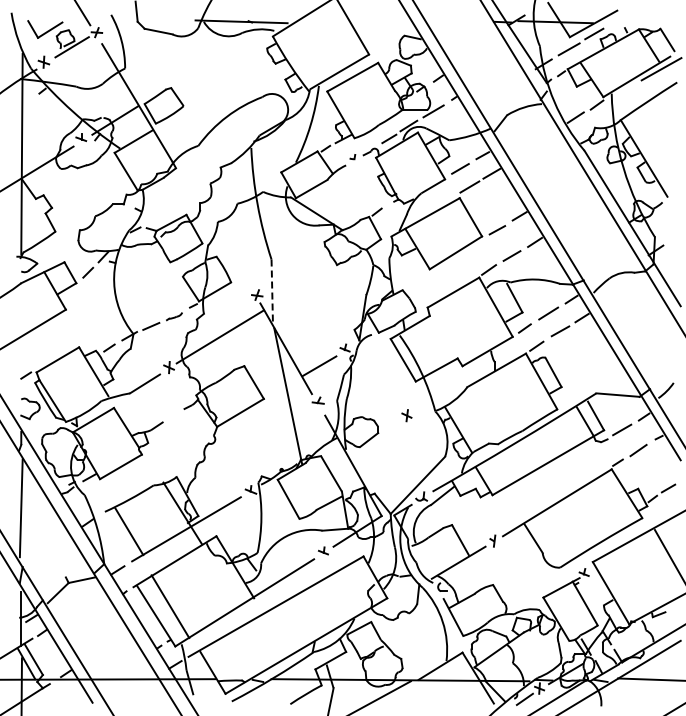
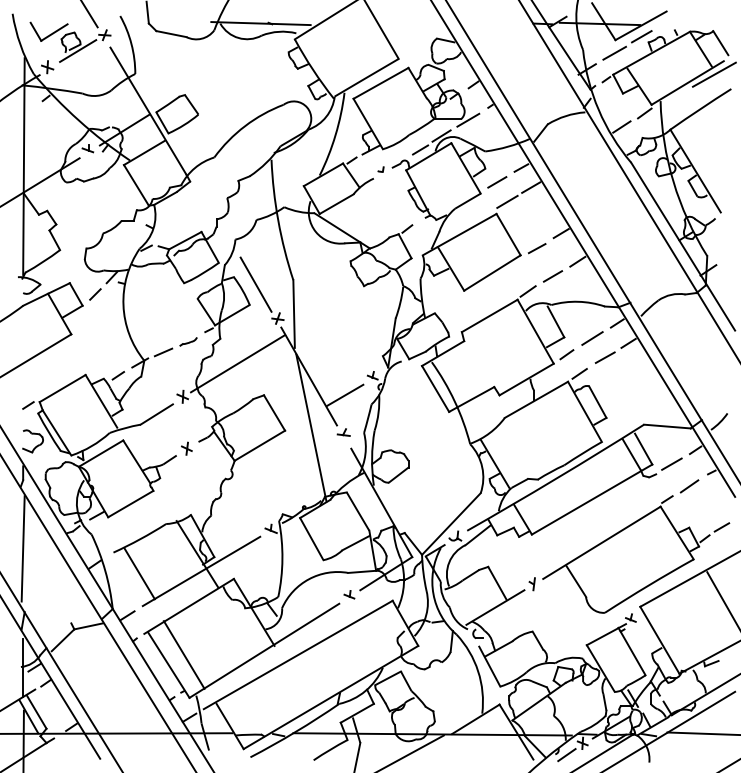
line: (236, 263) -> (255, 284), added
line: (272, 291) -> (294, 314), dashed -> solid
part: (406, 415) -> (186, 448), moved

